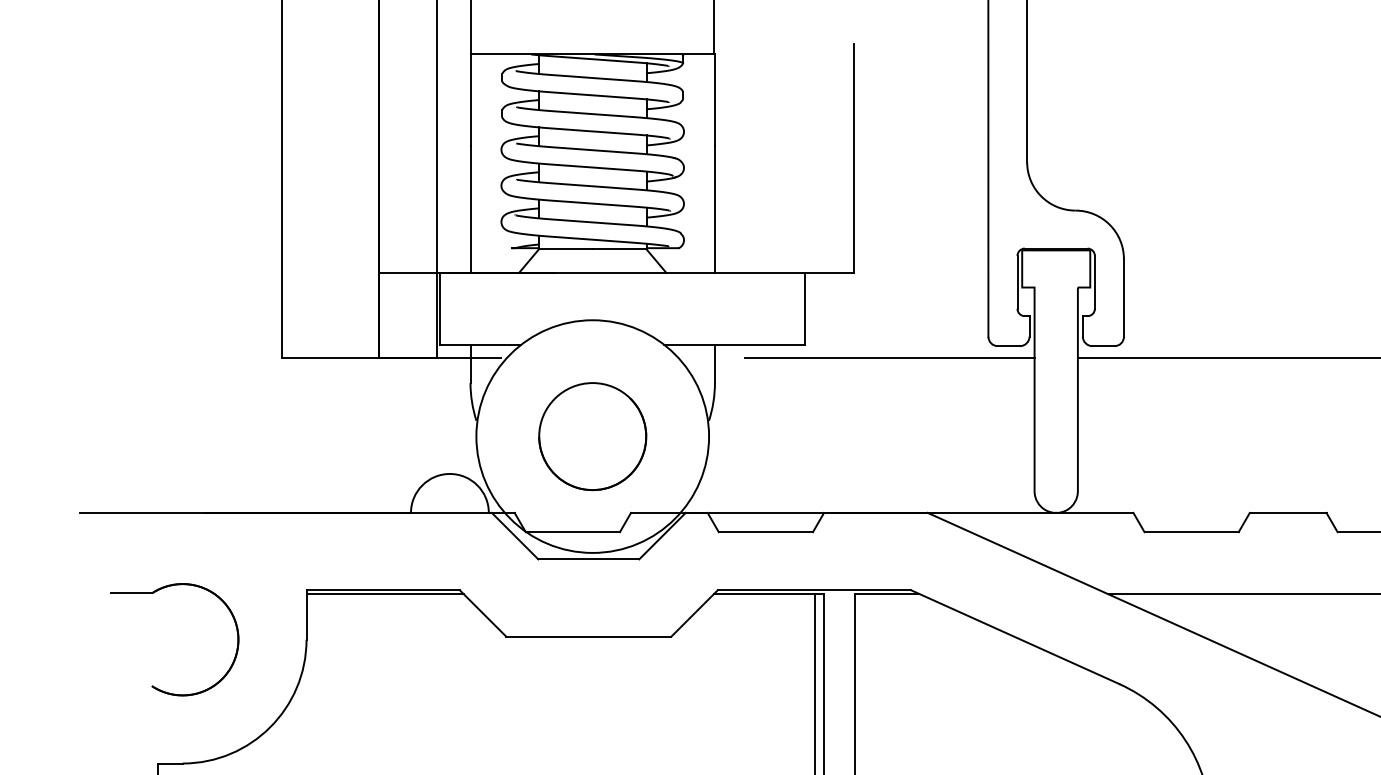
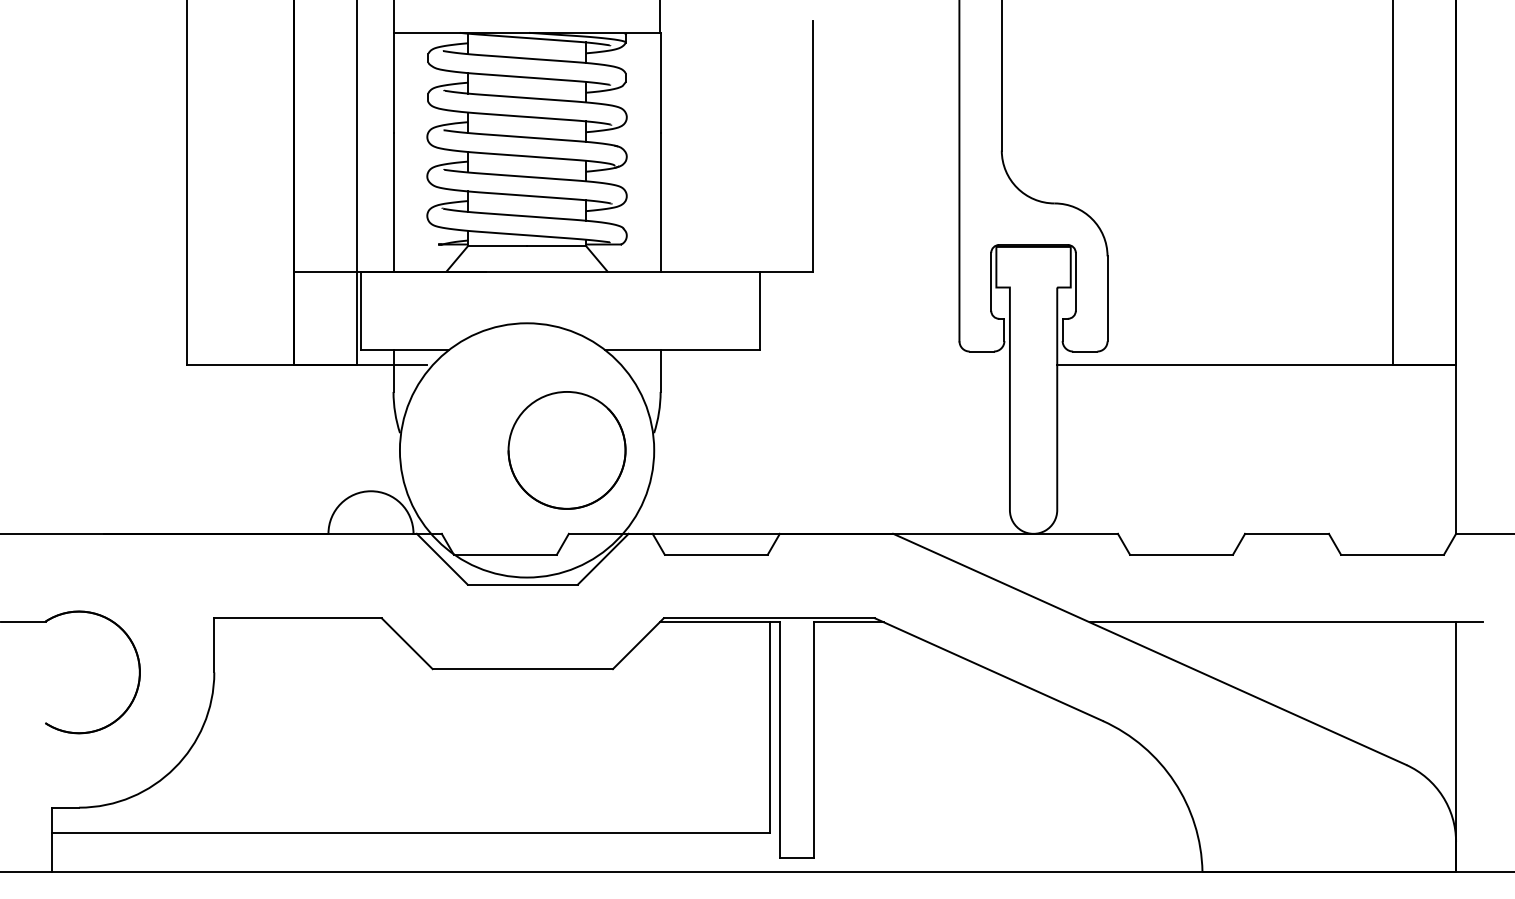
line: (889, 357) -> (851, 364), removed
part: (592, 436) -> (566, 450), moved
line: (384, 594) -> (299, 622), removed

